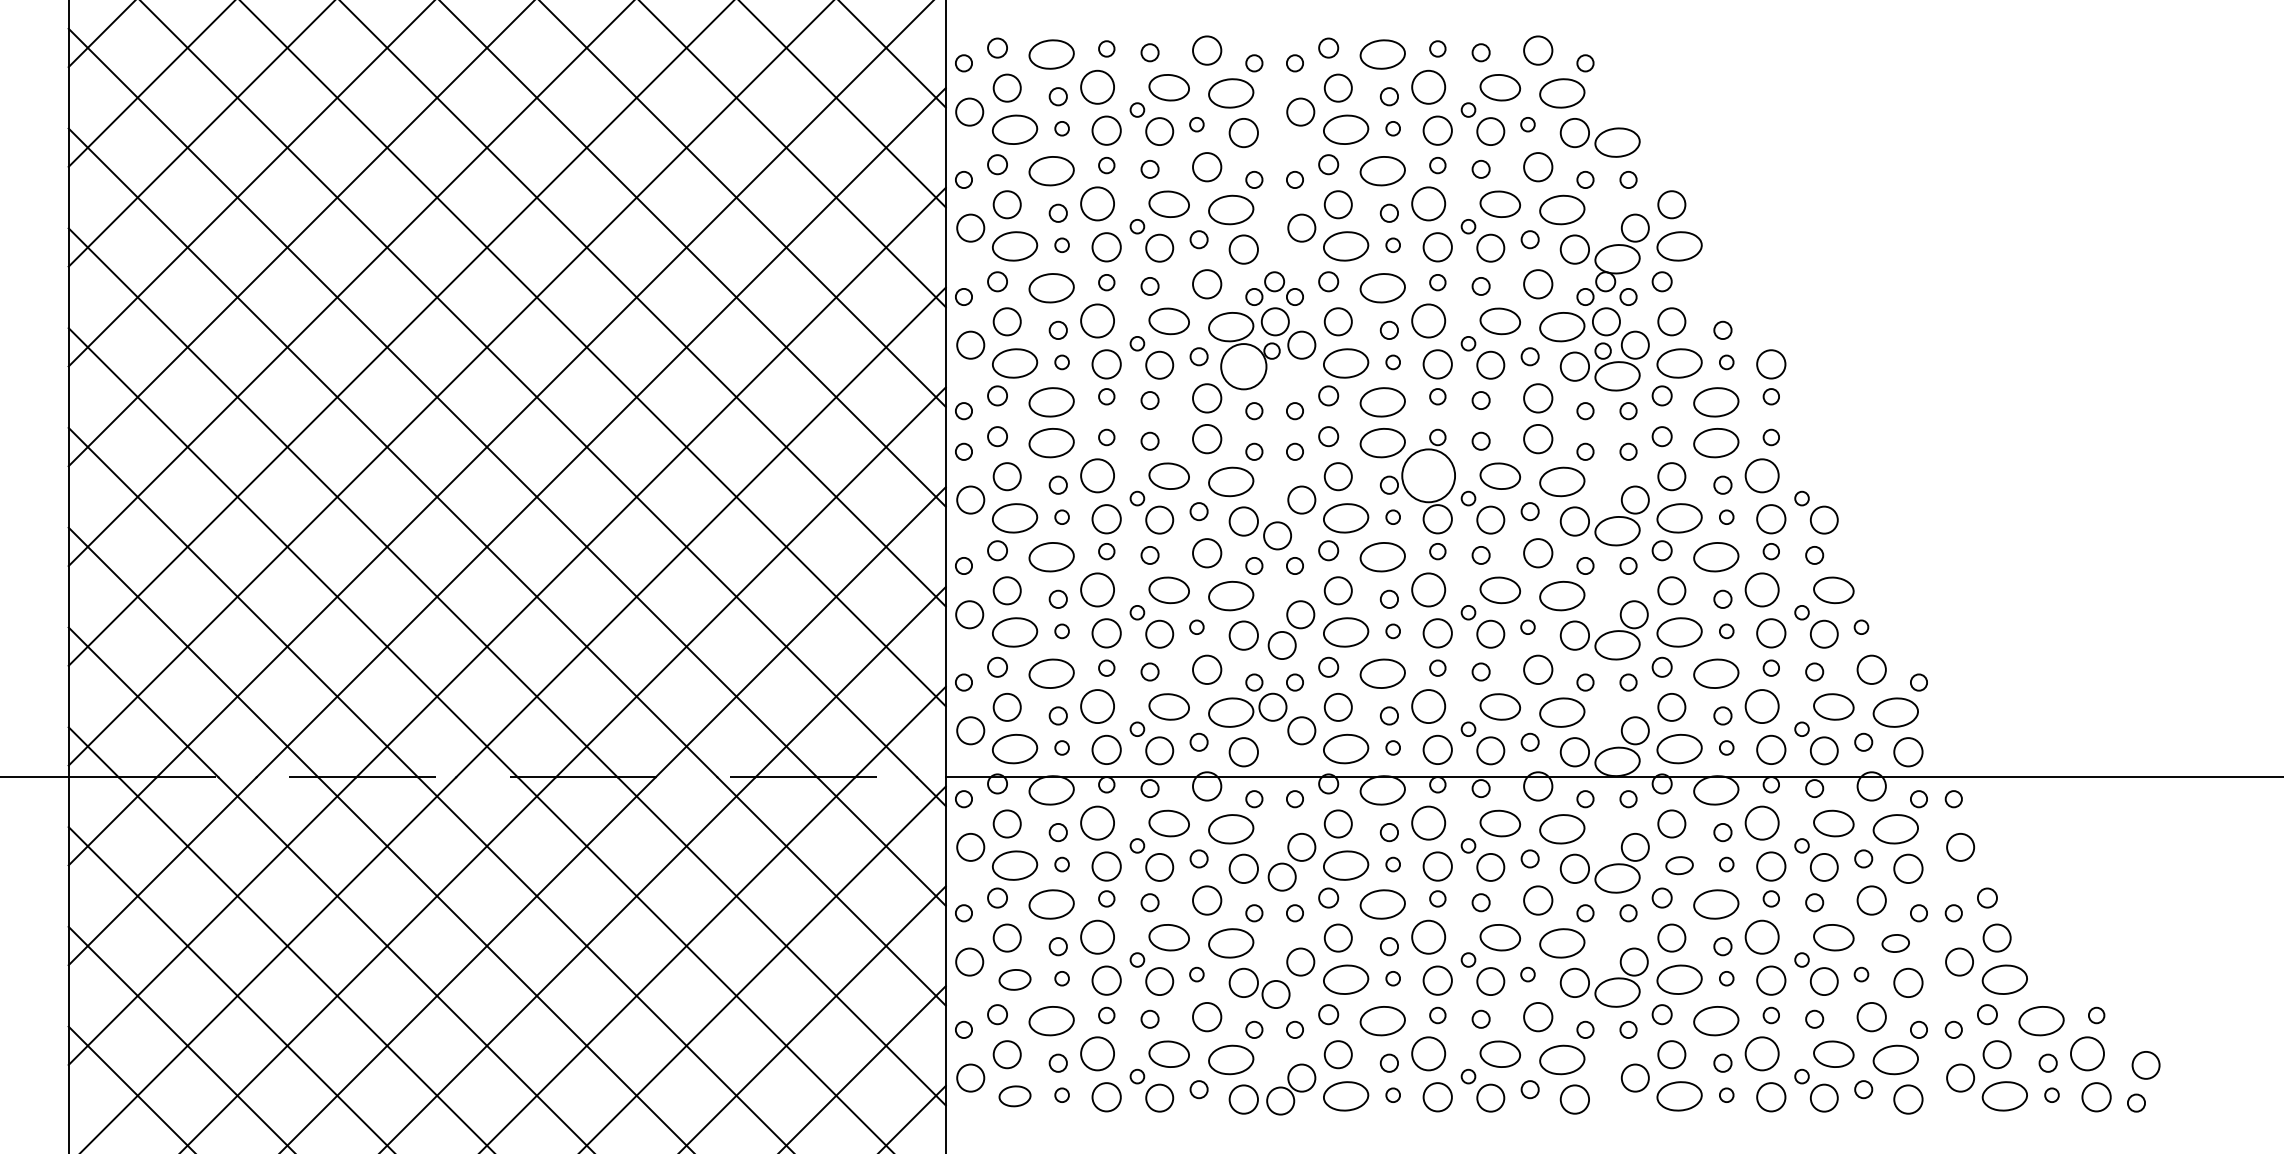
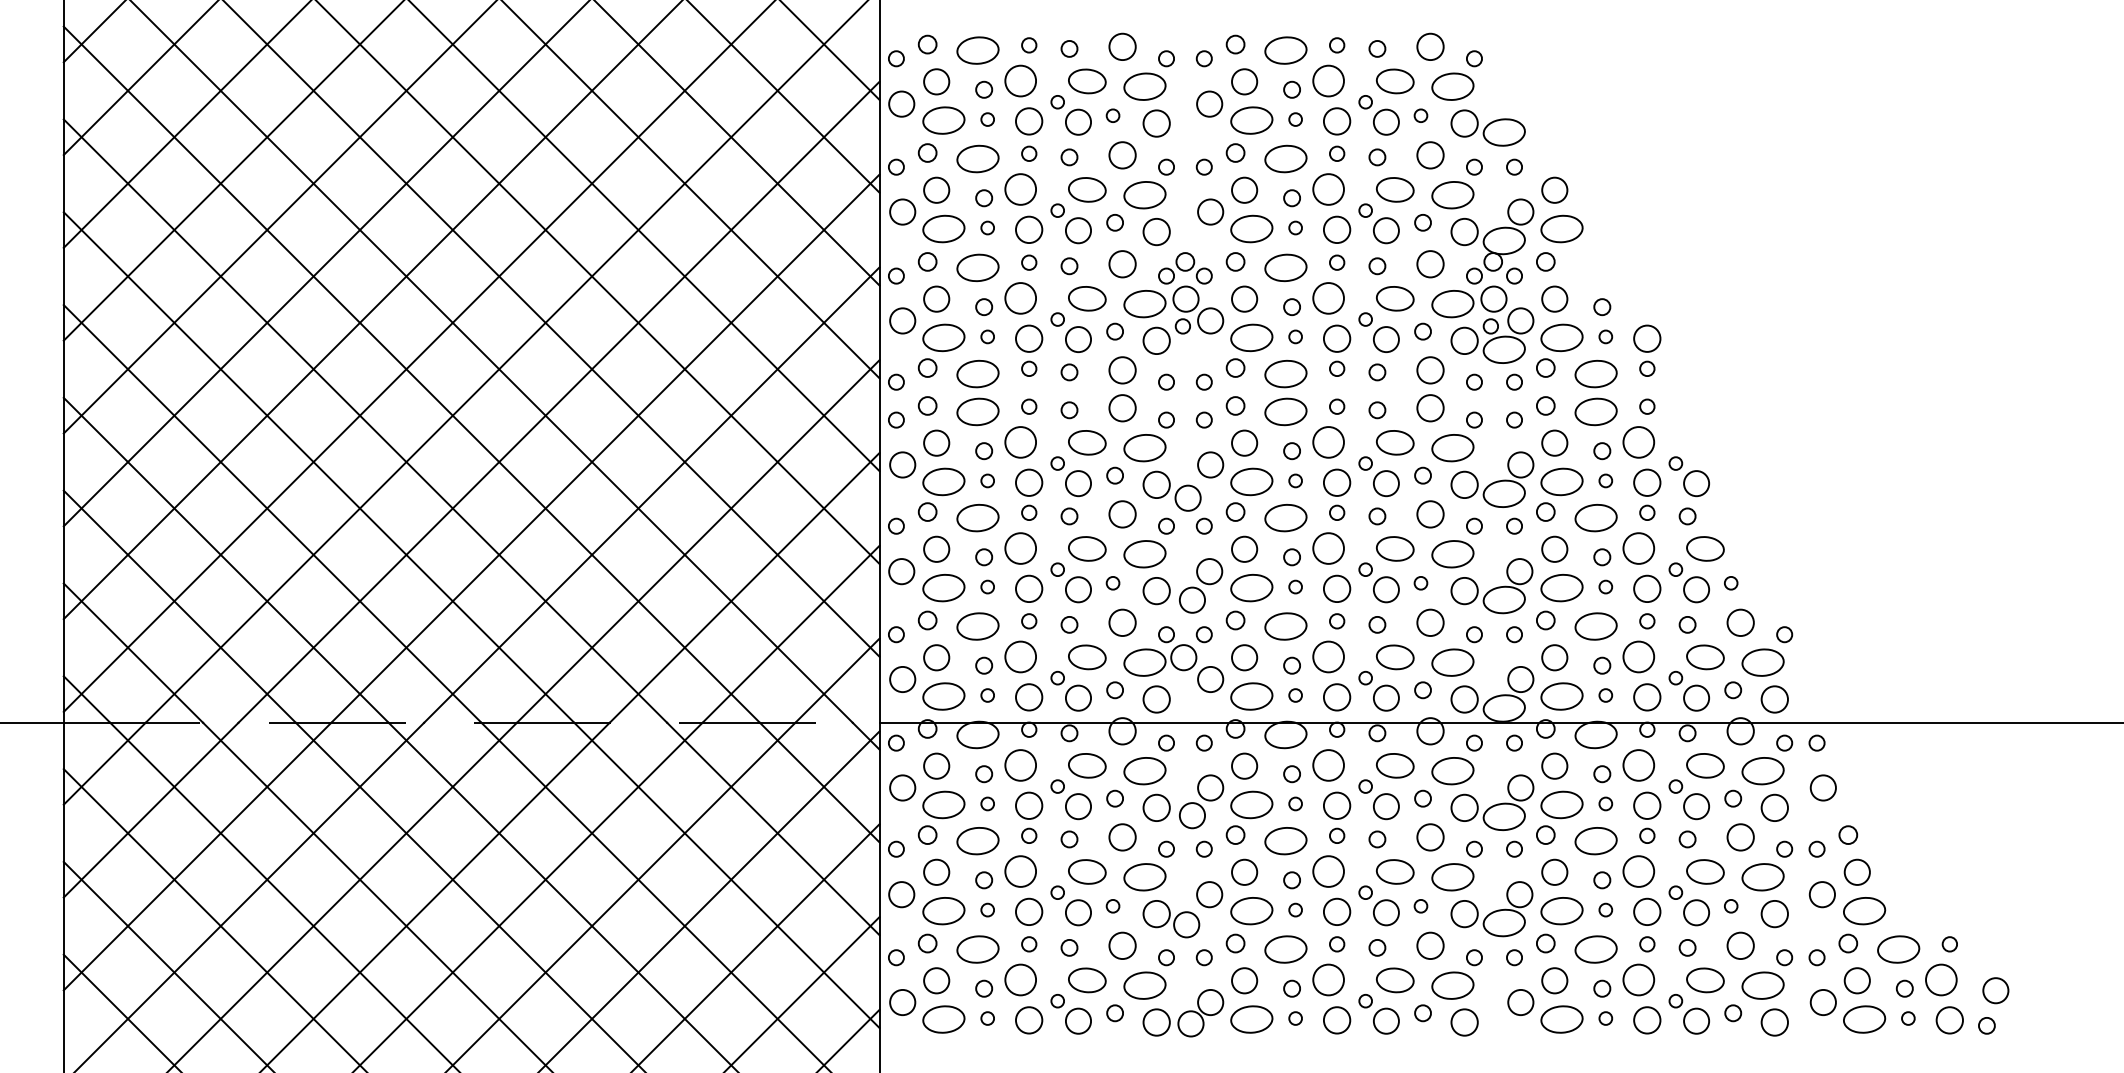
circle: (1243, 366) -> (1156, 340), size x0.62
circle: (1428, 475) -> (1328, 442), size x0.62
part: (1679, 865) -> (1561, 804), size x1.67
part: (1895, 943) -> (1762, 877), size x1.67
part: (1014, 980) -> (943, 911), size x1.43
part: (1014, 1096) -> (943, 1019), size x1.43

